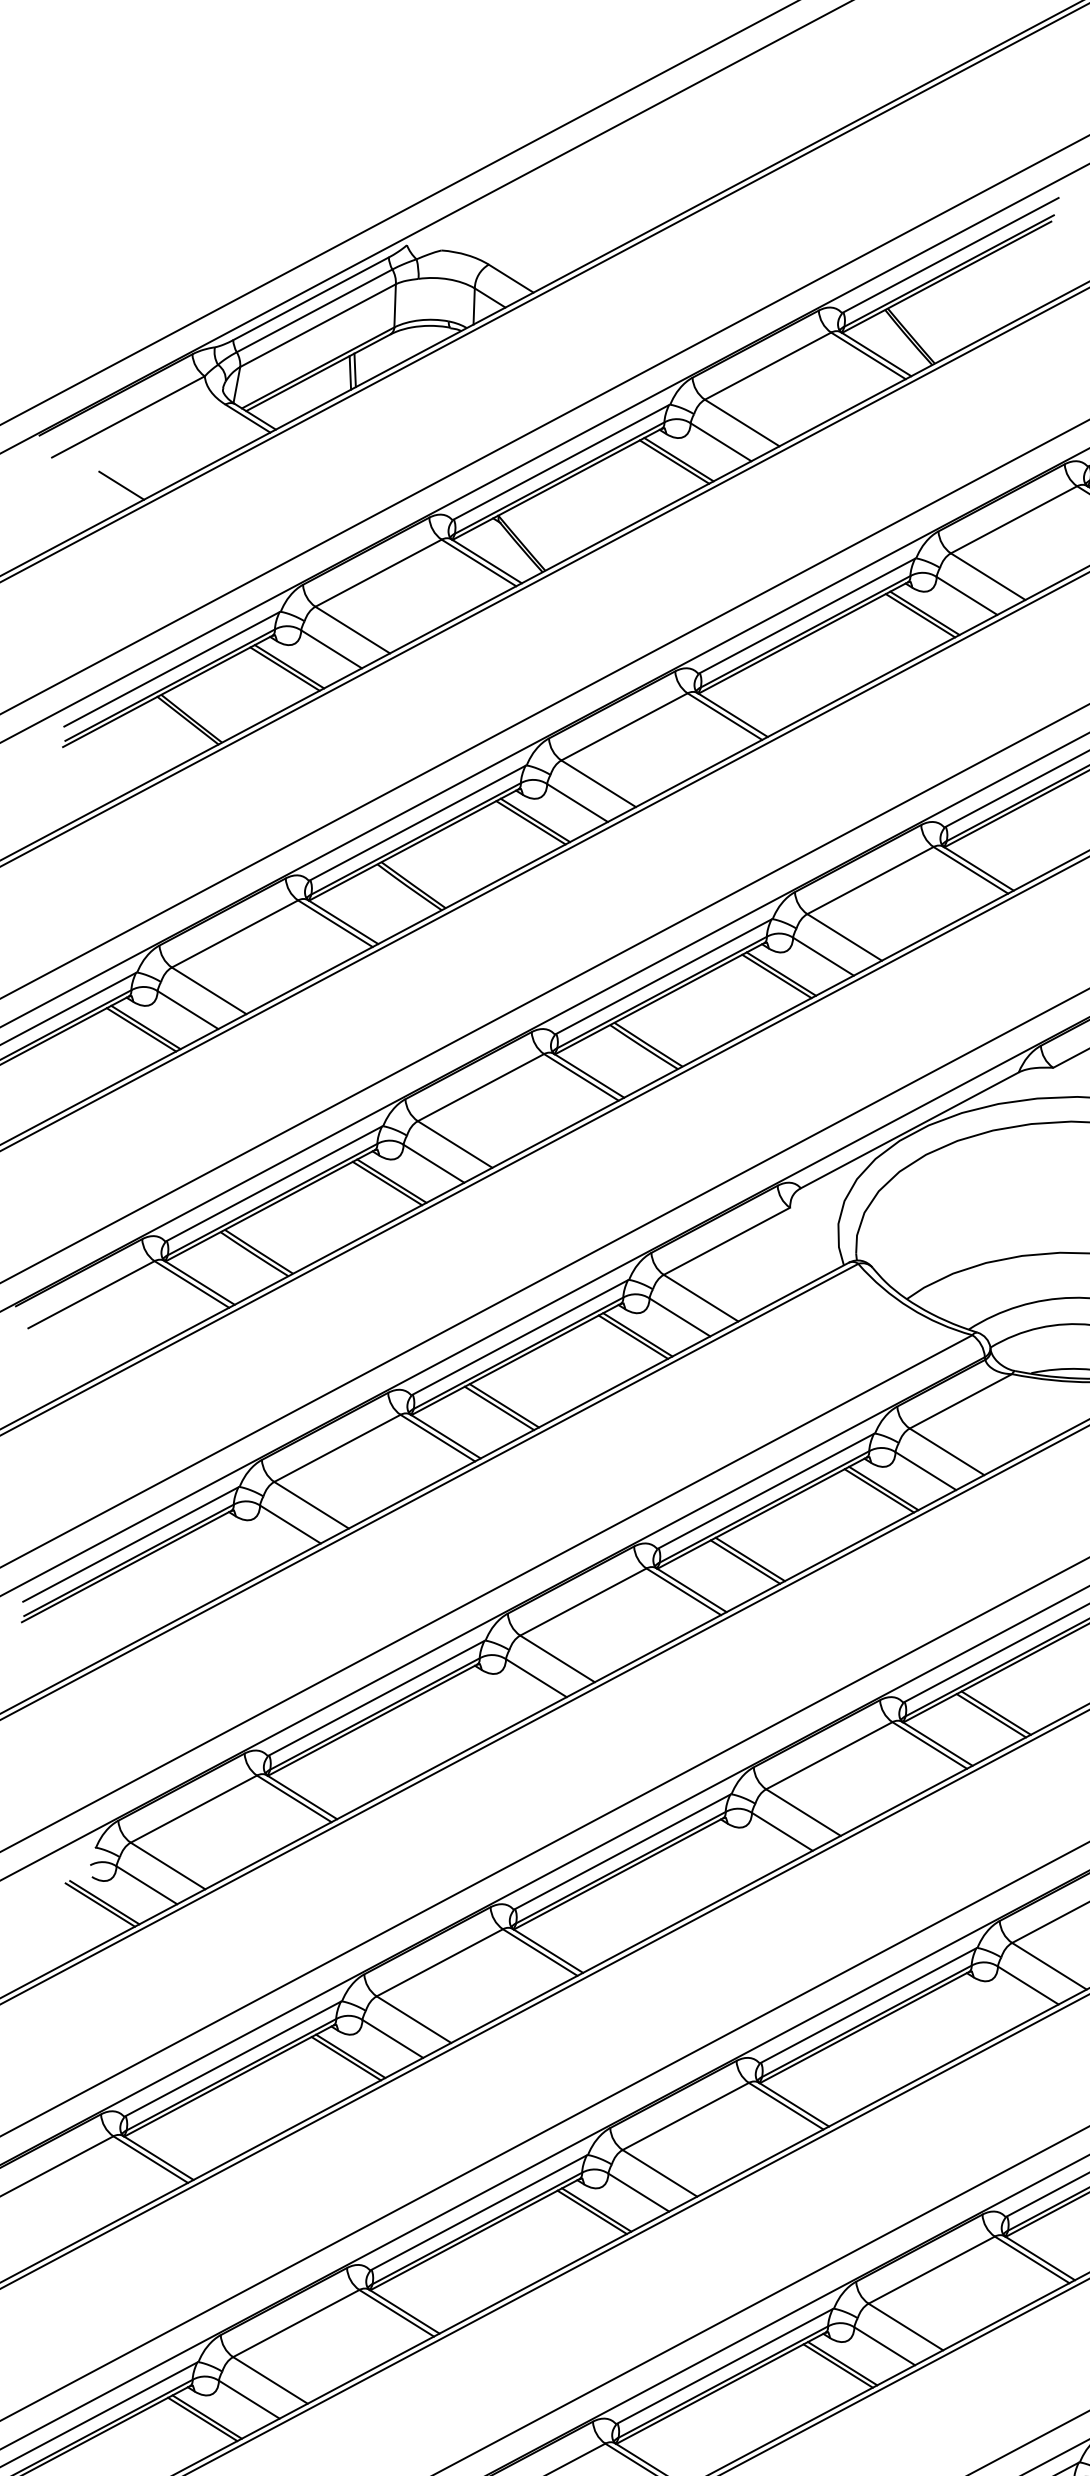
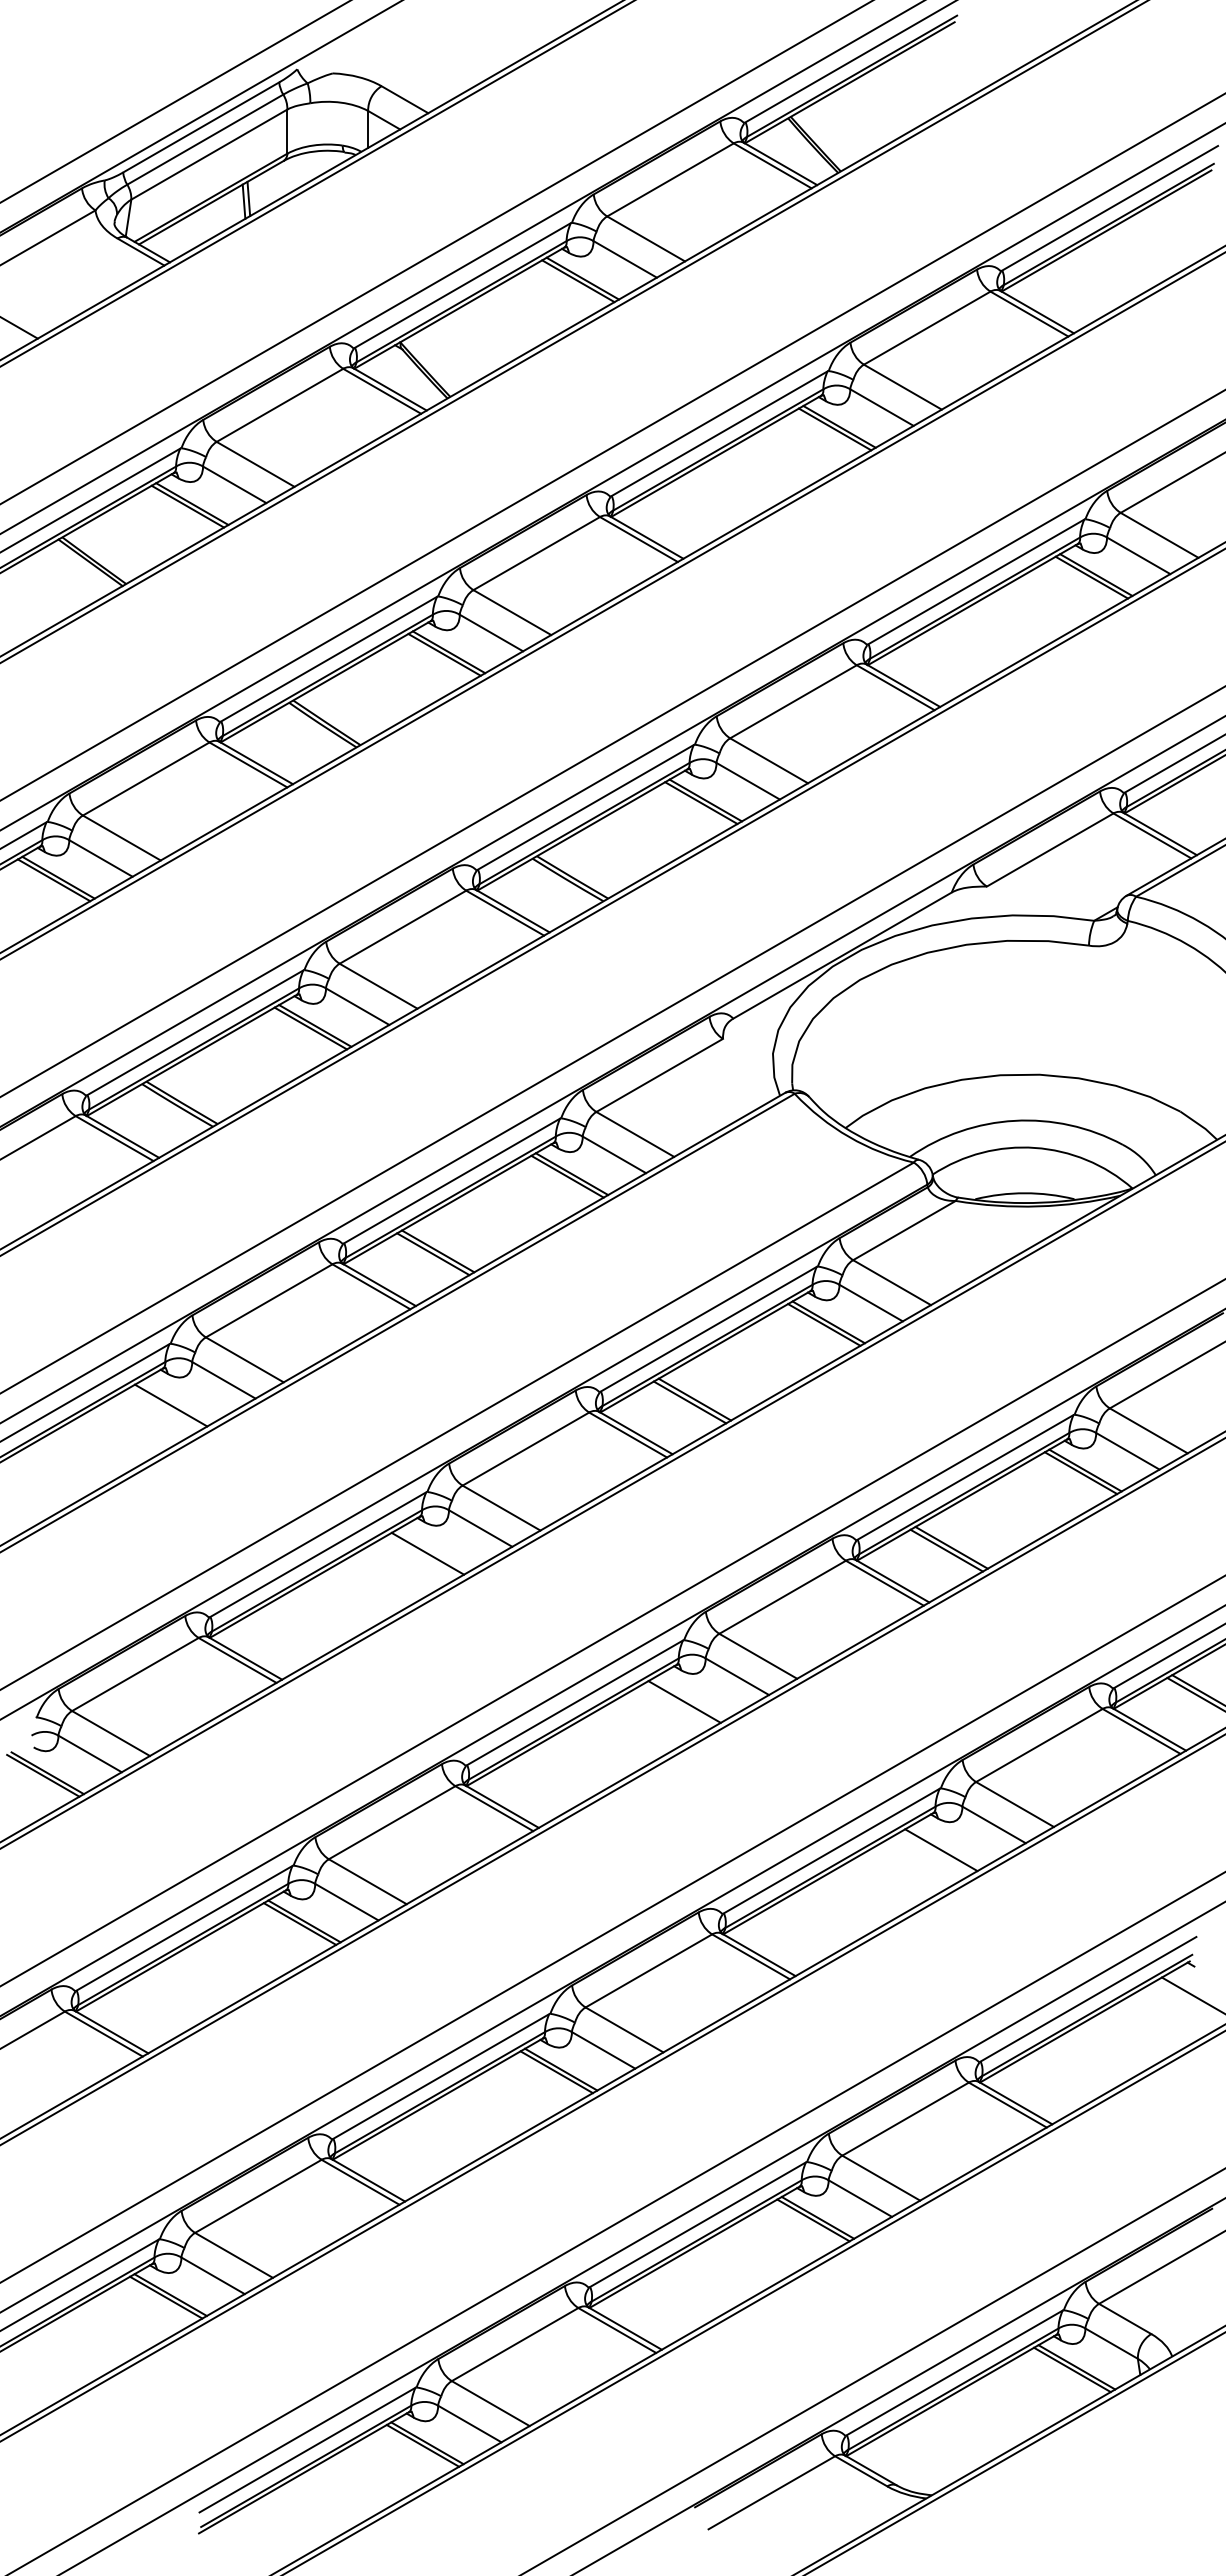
line: (238, 1547) -> (171, 1405), added
line: (483, 1700) -> (427, 1553), added
line: (729, 1854) -> (684, 1701), added
line: (975, 2008) -> (941, 1850), added

